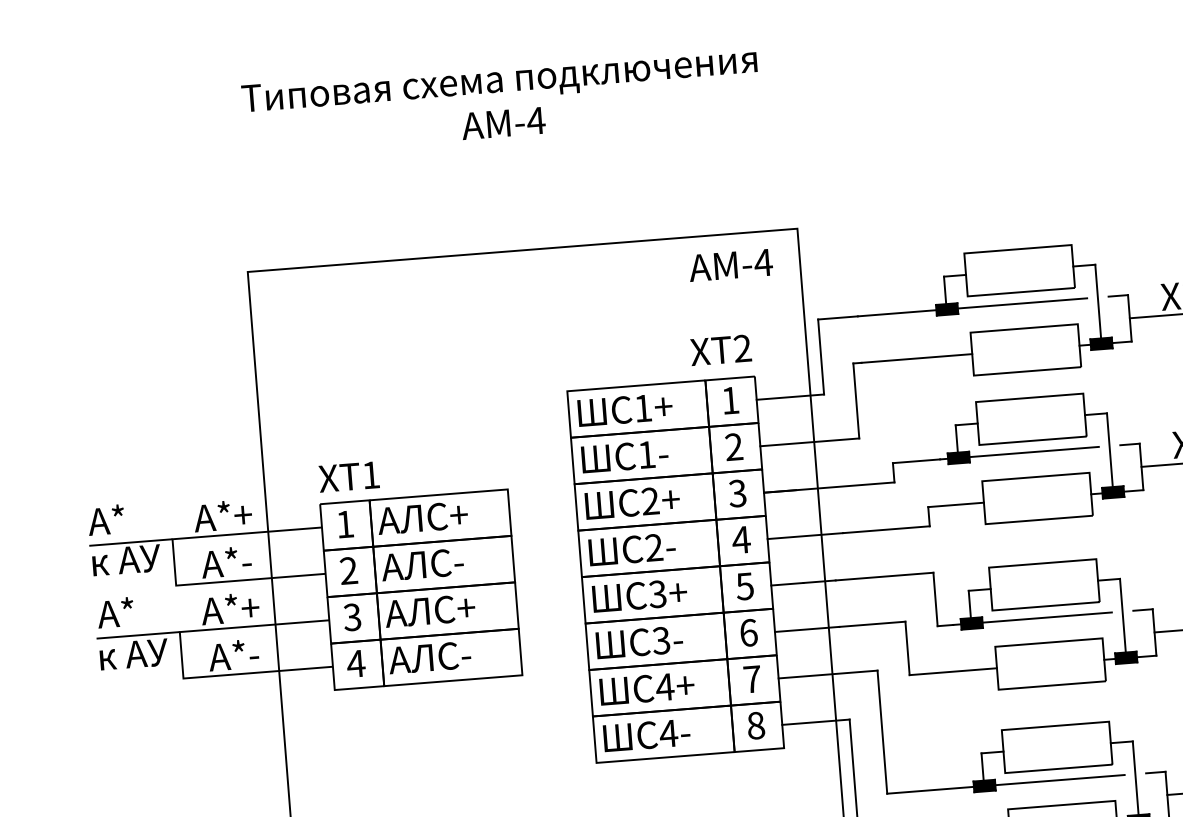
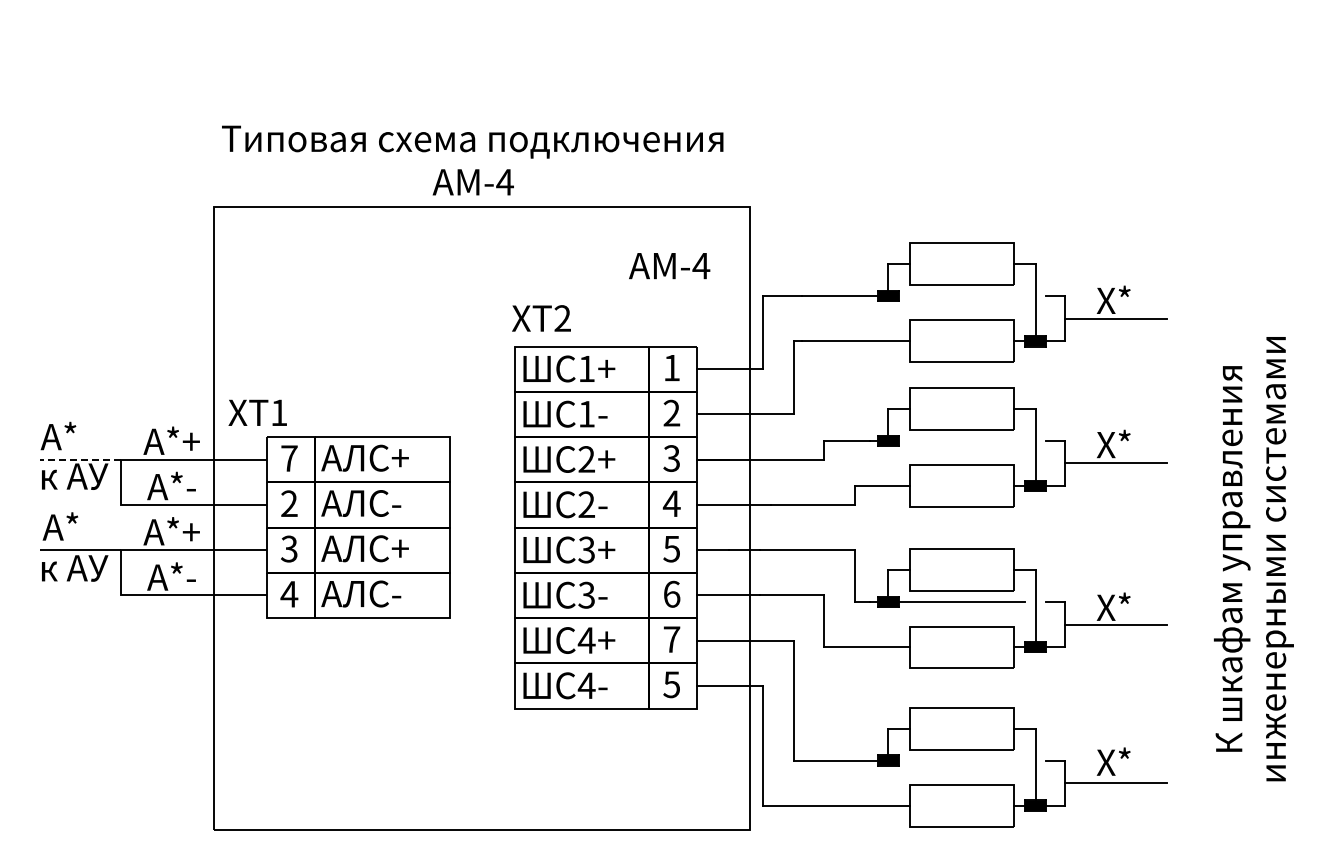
text: (500, 101) -> (472, 160), moved
text: (730, 265) -> (669, 266), moved
line: (1022, 303) -> (962, 296), removed
text: (720, 350) -> (541, 318), moved
line: (1034, 451) -> (962, 440), removed
text: (348, 476) -> (257, 412), moved
text: (345, 524) -> (289, 458), 1 -> 7
line: (130, 542) -> (80, 459), solid -> dashed
text: (755, 725) -> (671, 684), 8 -> 5
line: (1060, 780) -> (962, 760), removed

